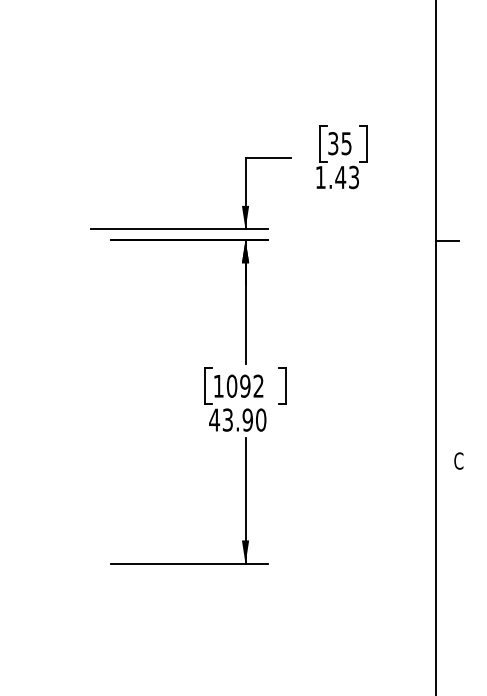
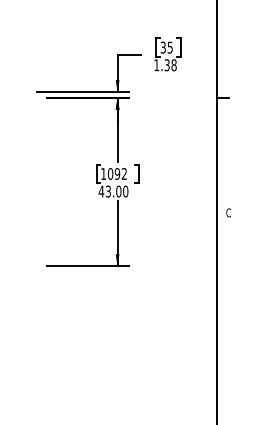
text: (347, 177) -> (170, 65), 1.43 -> 1.38
text: (247, 419) -> (118, 191), 43.90 -> 43.00

